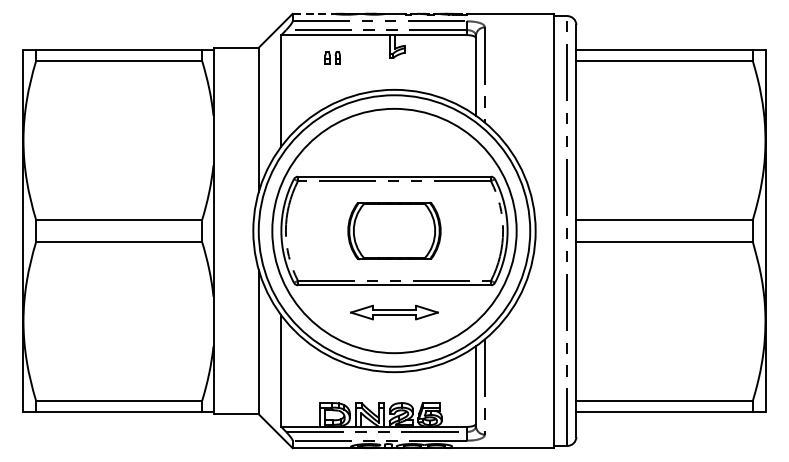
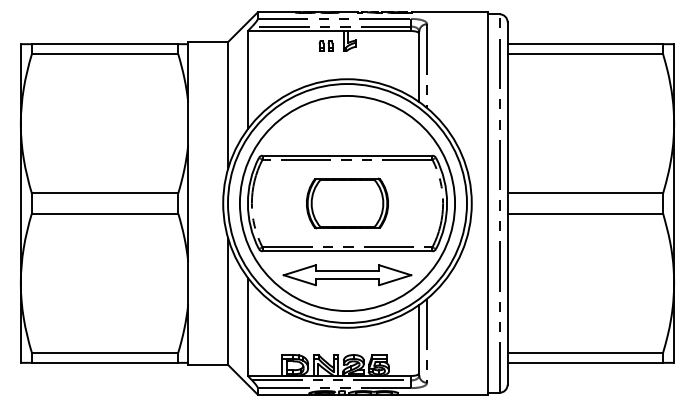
line: (314, 14) -> (277, 12), dashed -> solid
part: (332, 57) -> (325, 45), moved
part: (394, 312) -> (347, 275), size x1.67

